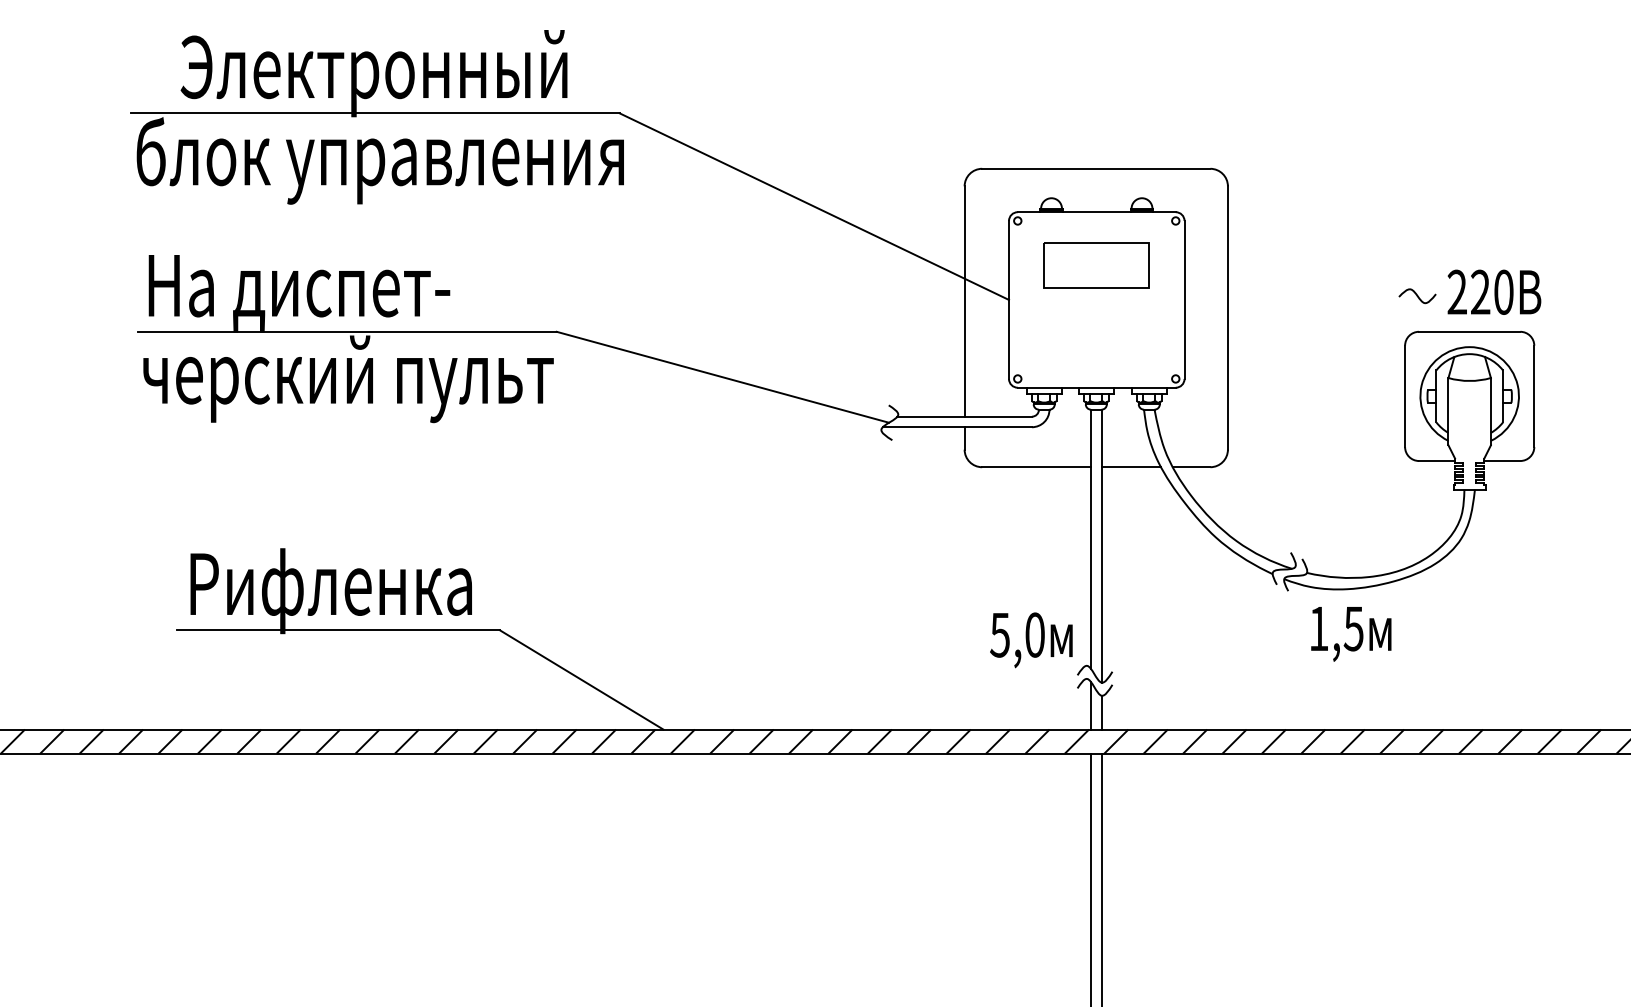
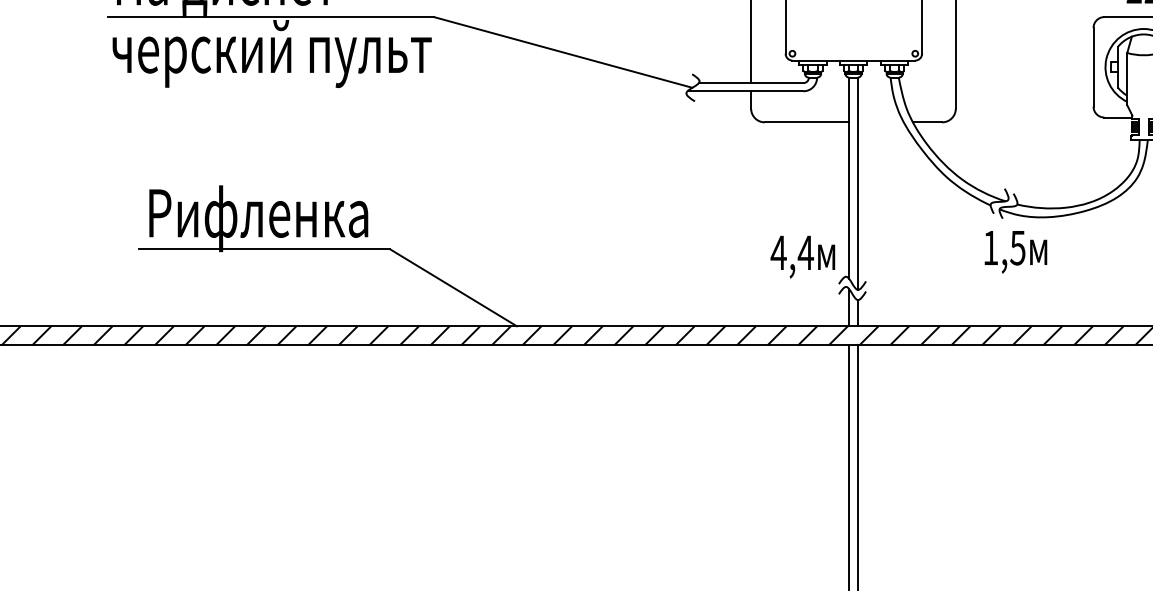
line: (1130, 467) -> (880, 122), removed
text: (1017, 634) -> (792, 252), 5,0 -> 4,4
text: (1351, 634) -> (1016, 252), moved

